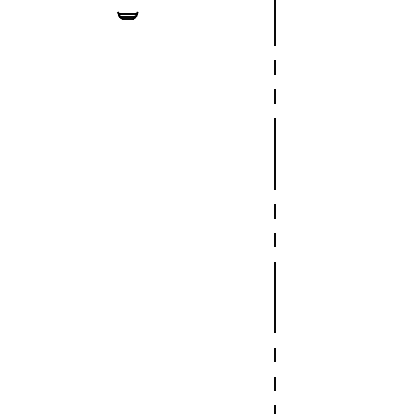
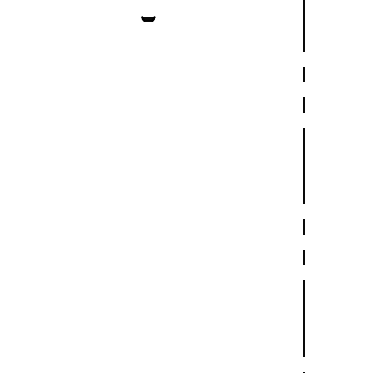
part: (127, 15) -> (147, 19), size x0.6

